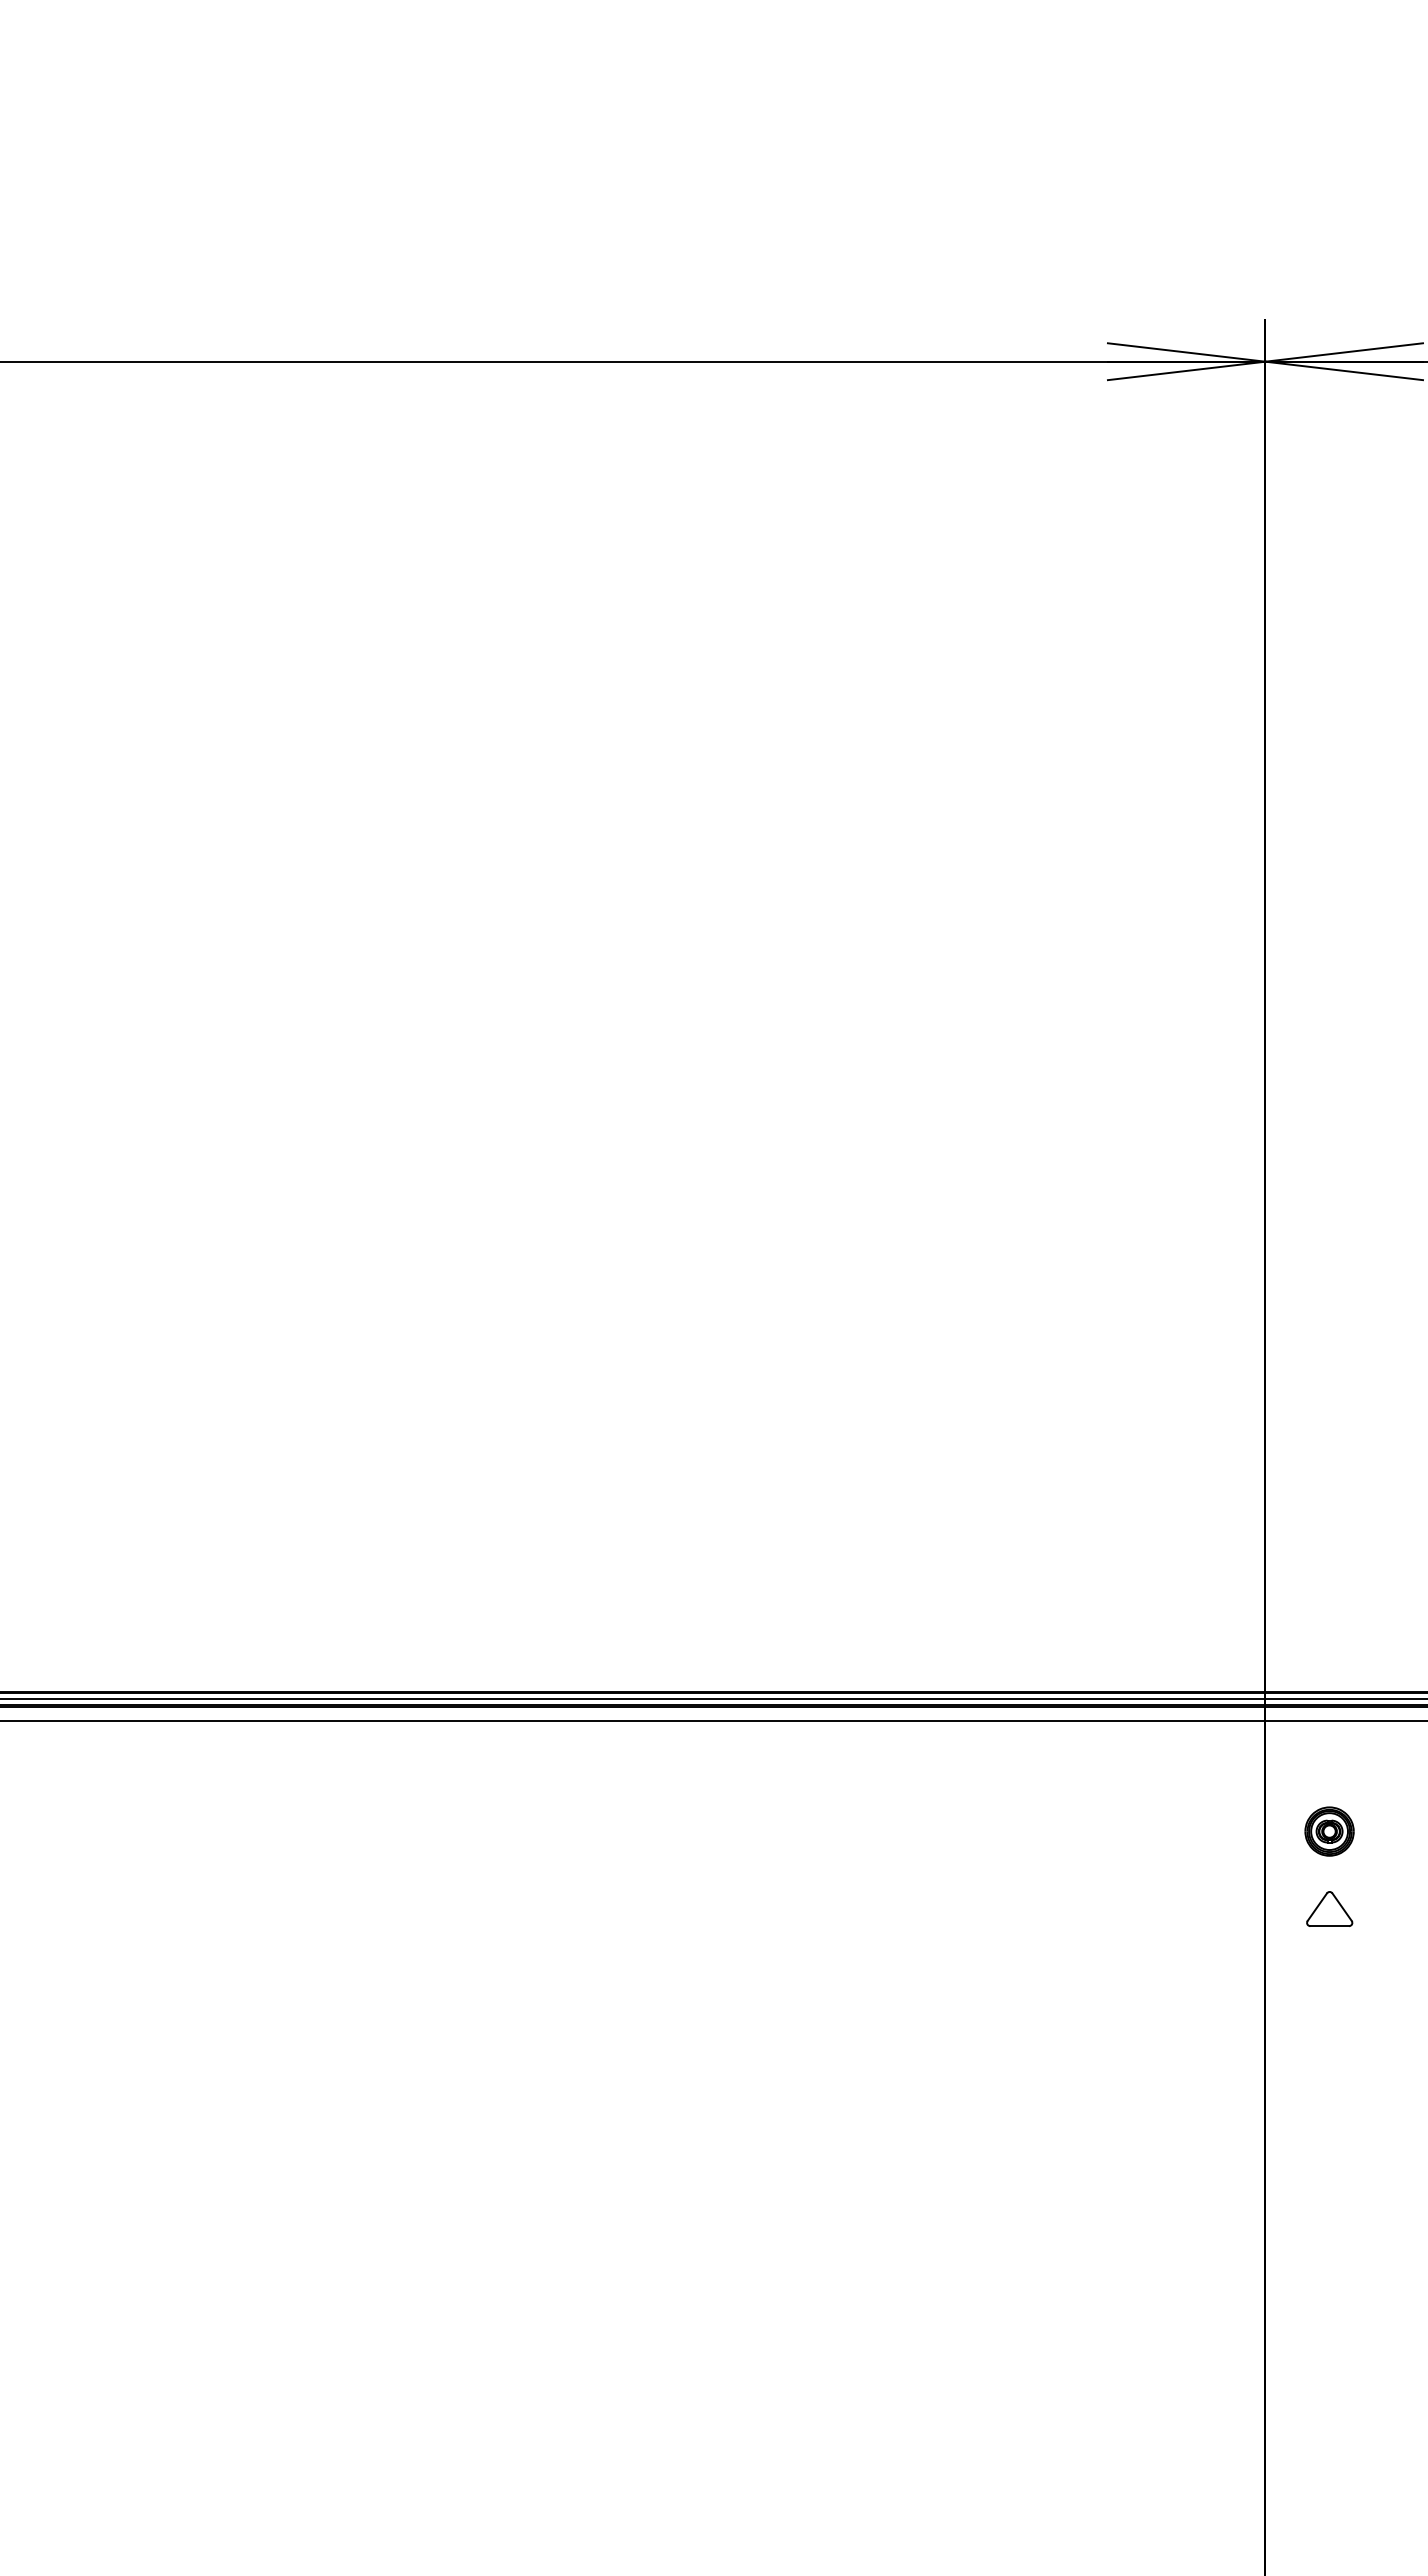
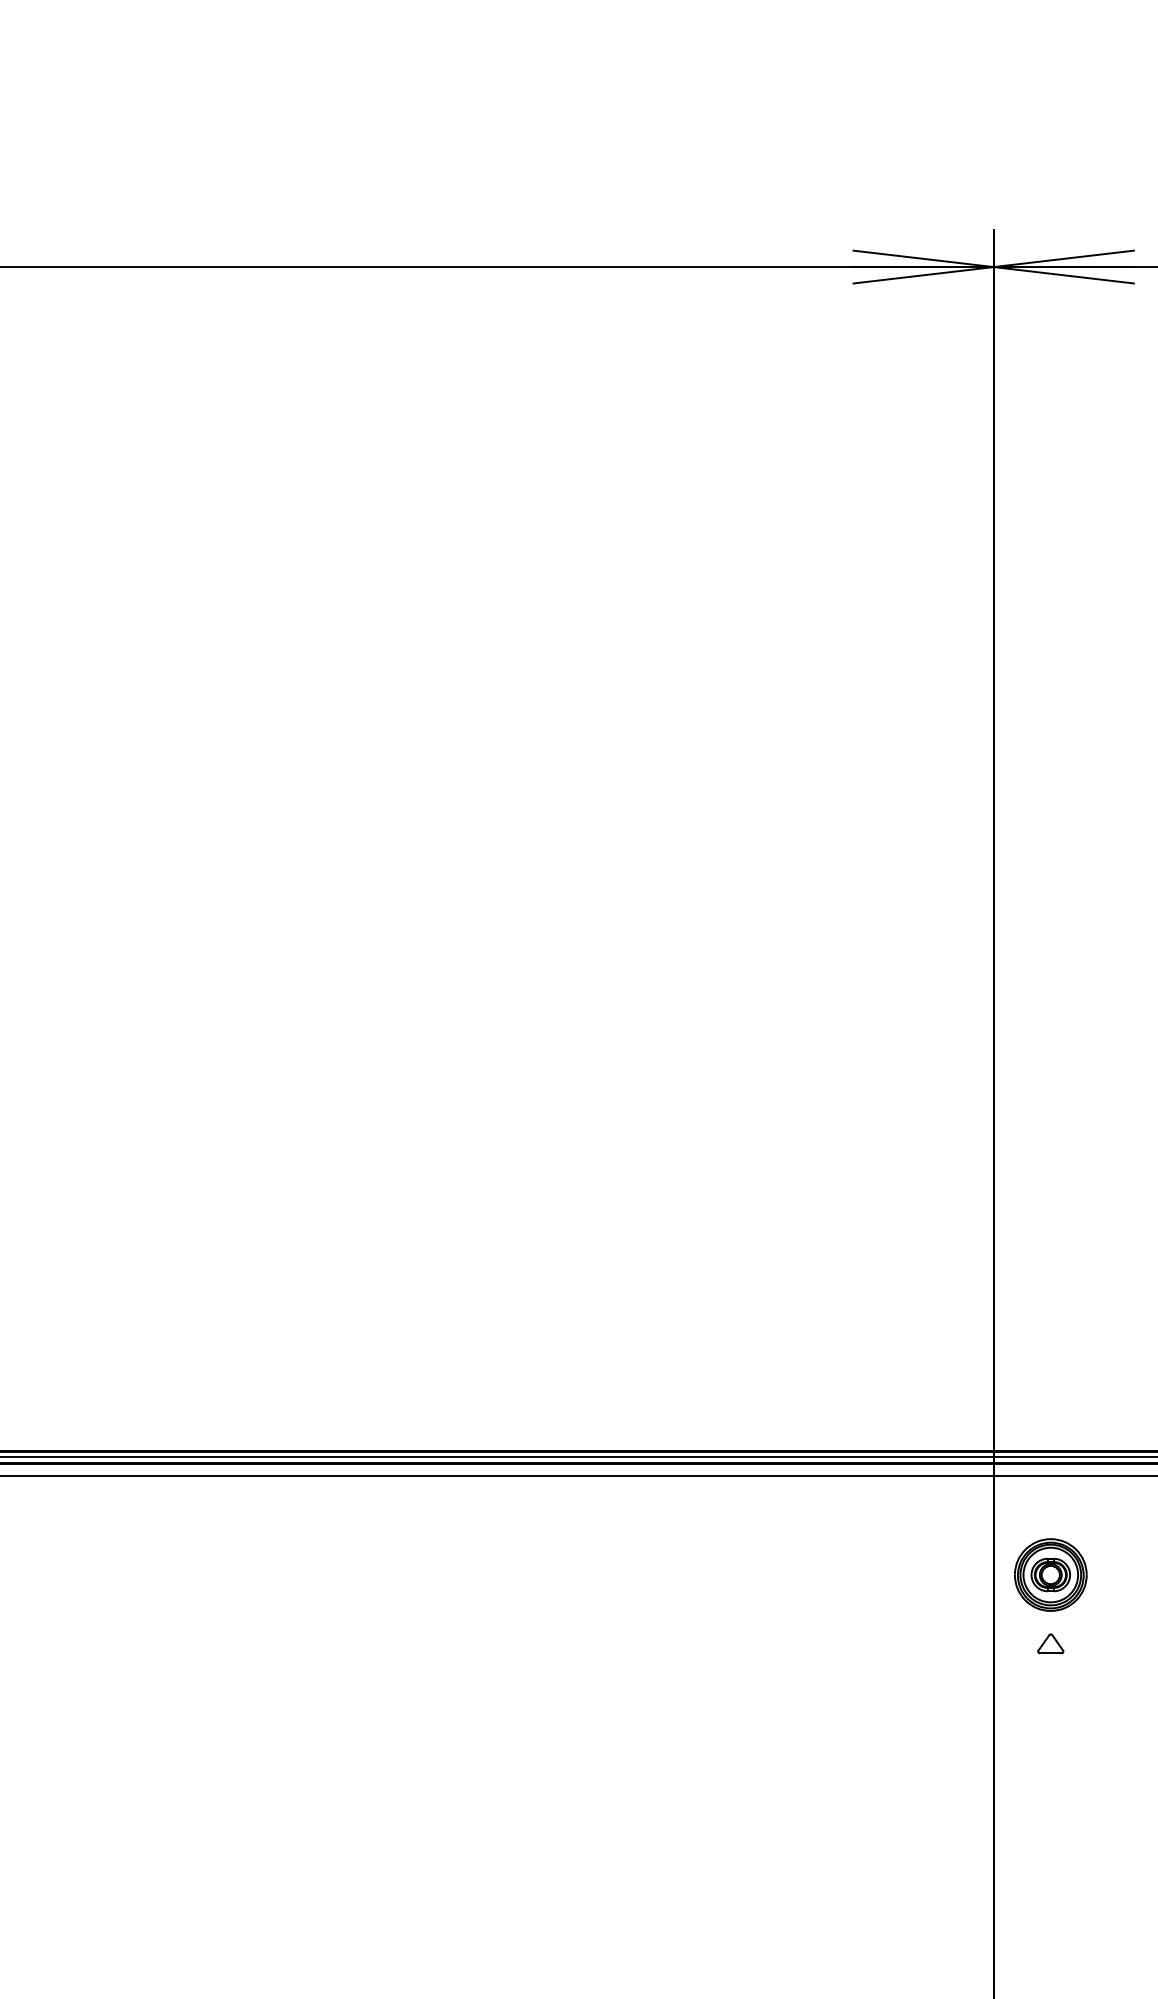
part: (1329, 1831) -> (1050, 1574), size x1.67
part: (1329, 1908) -> (1050, 1643), size x0.62

